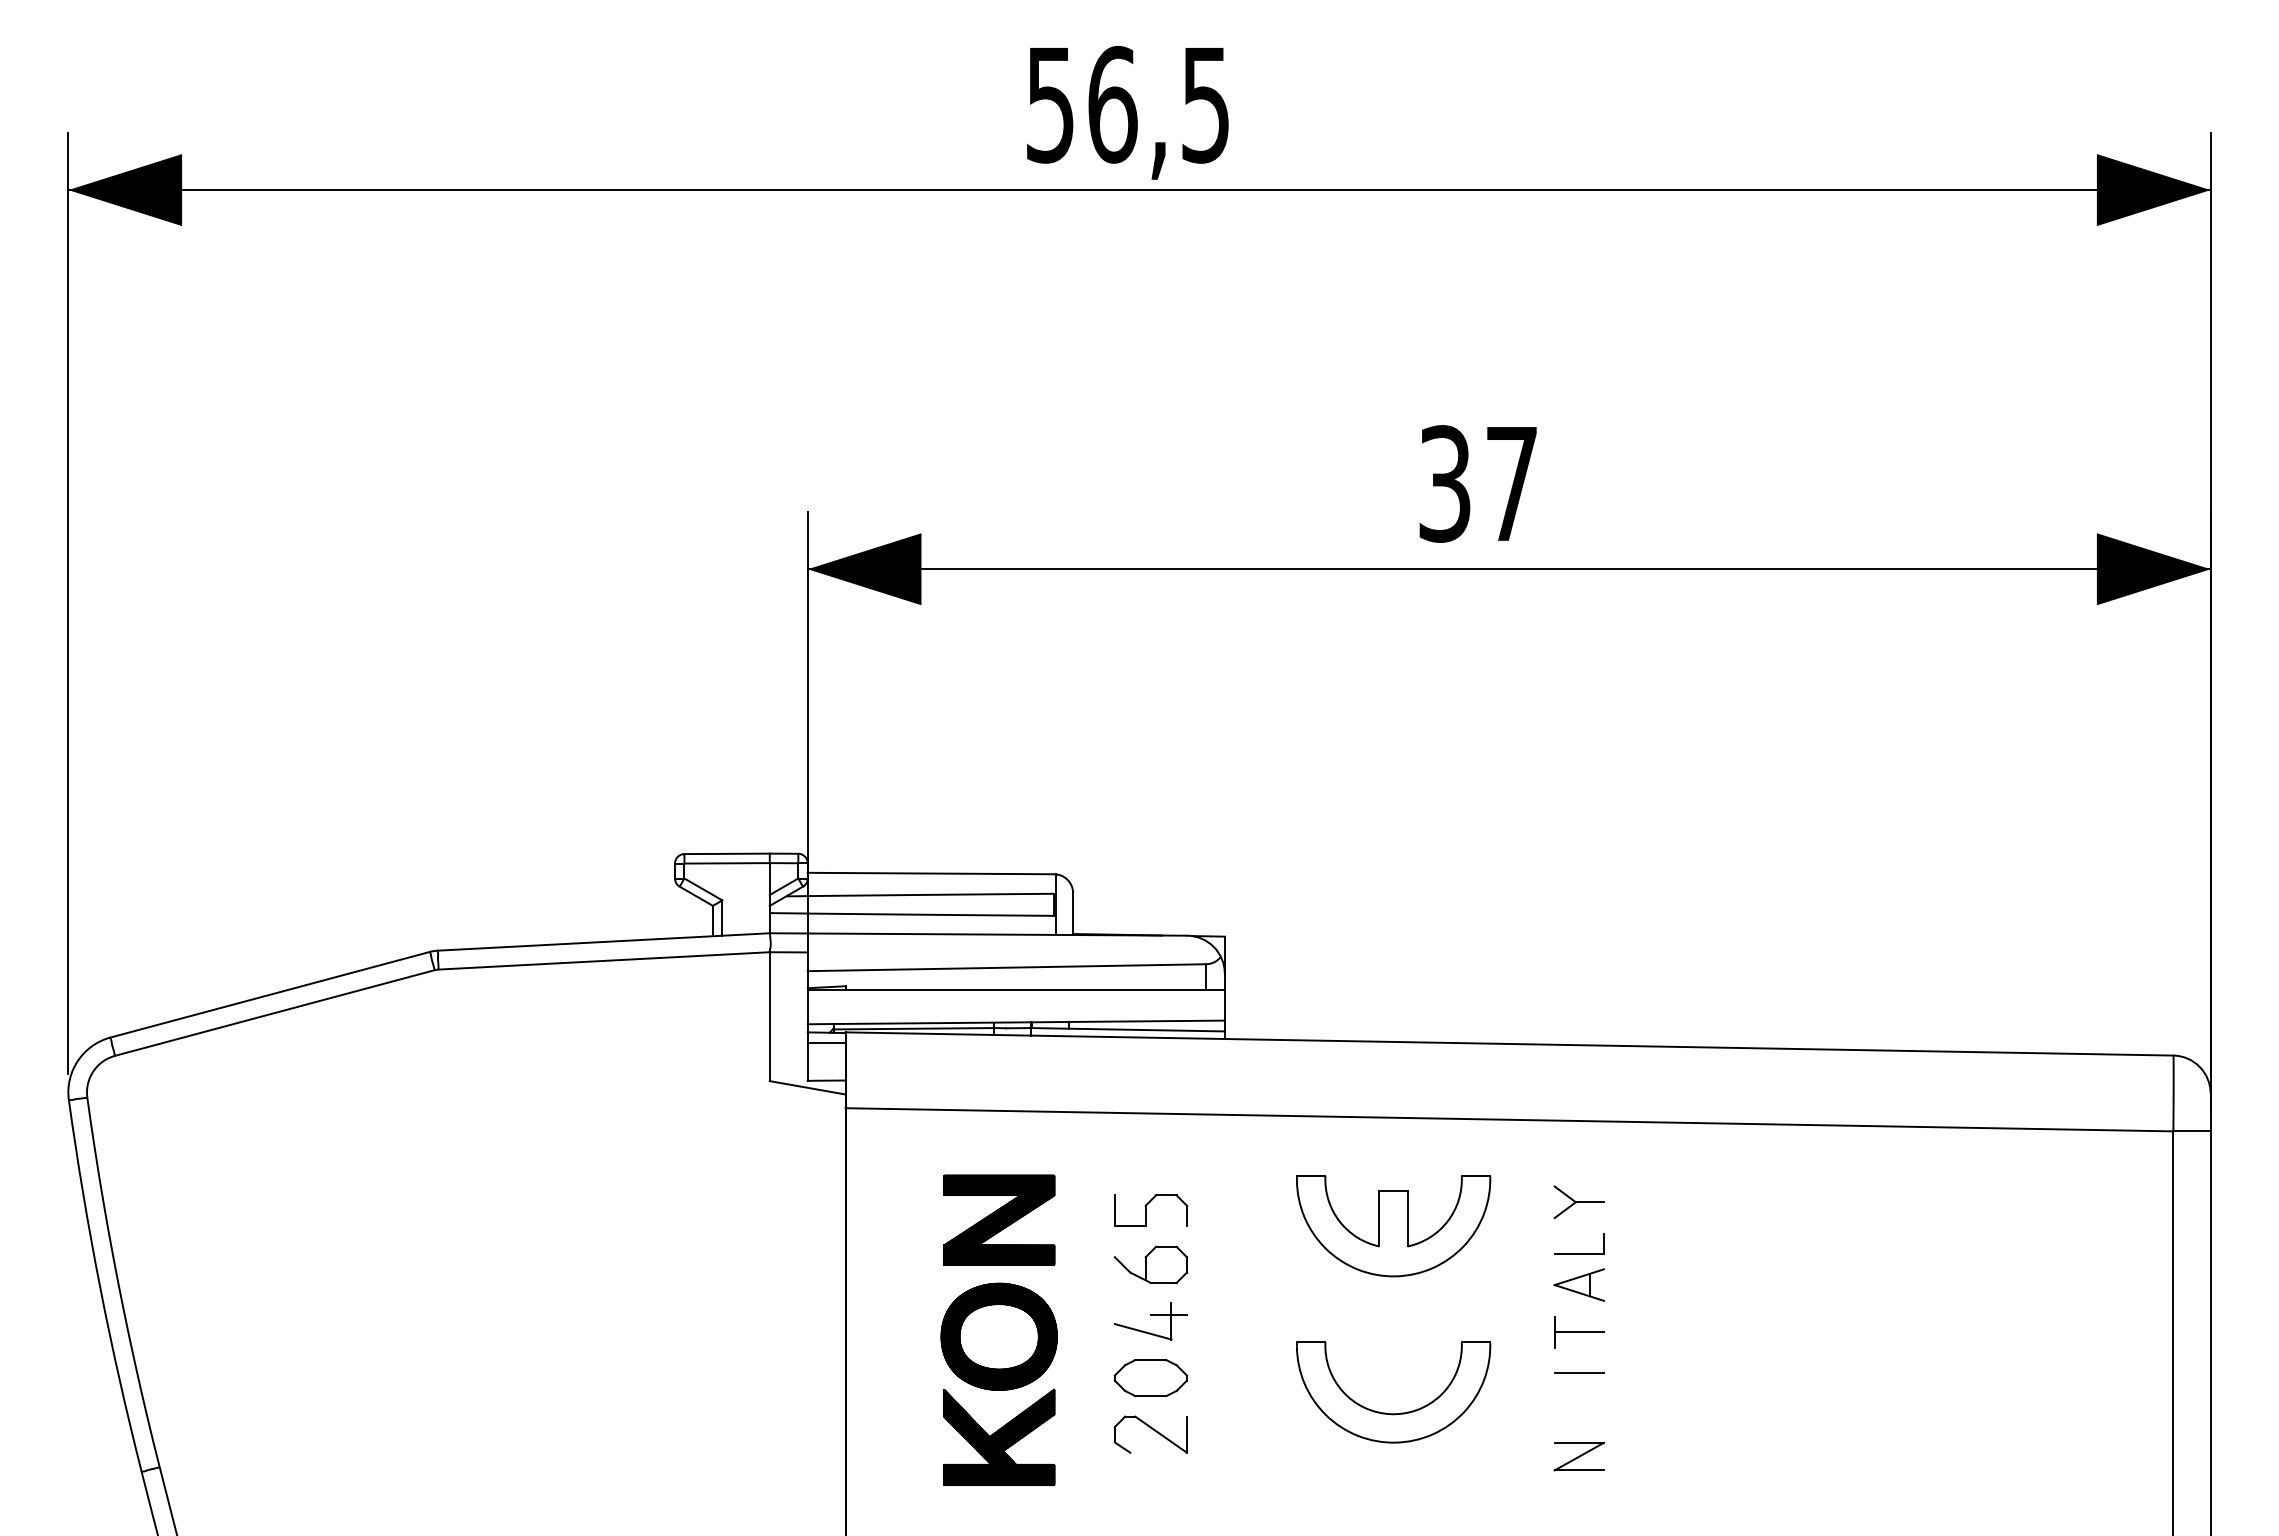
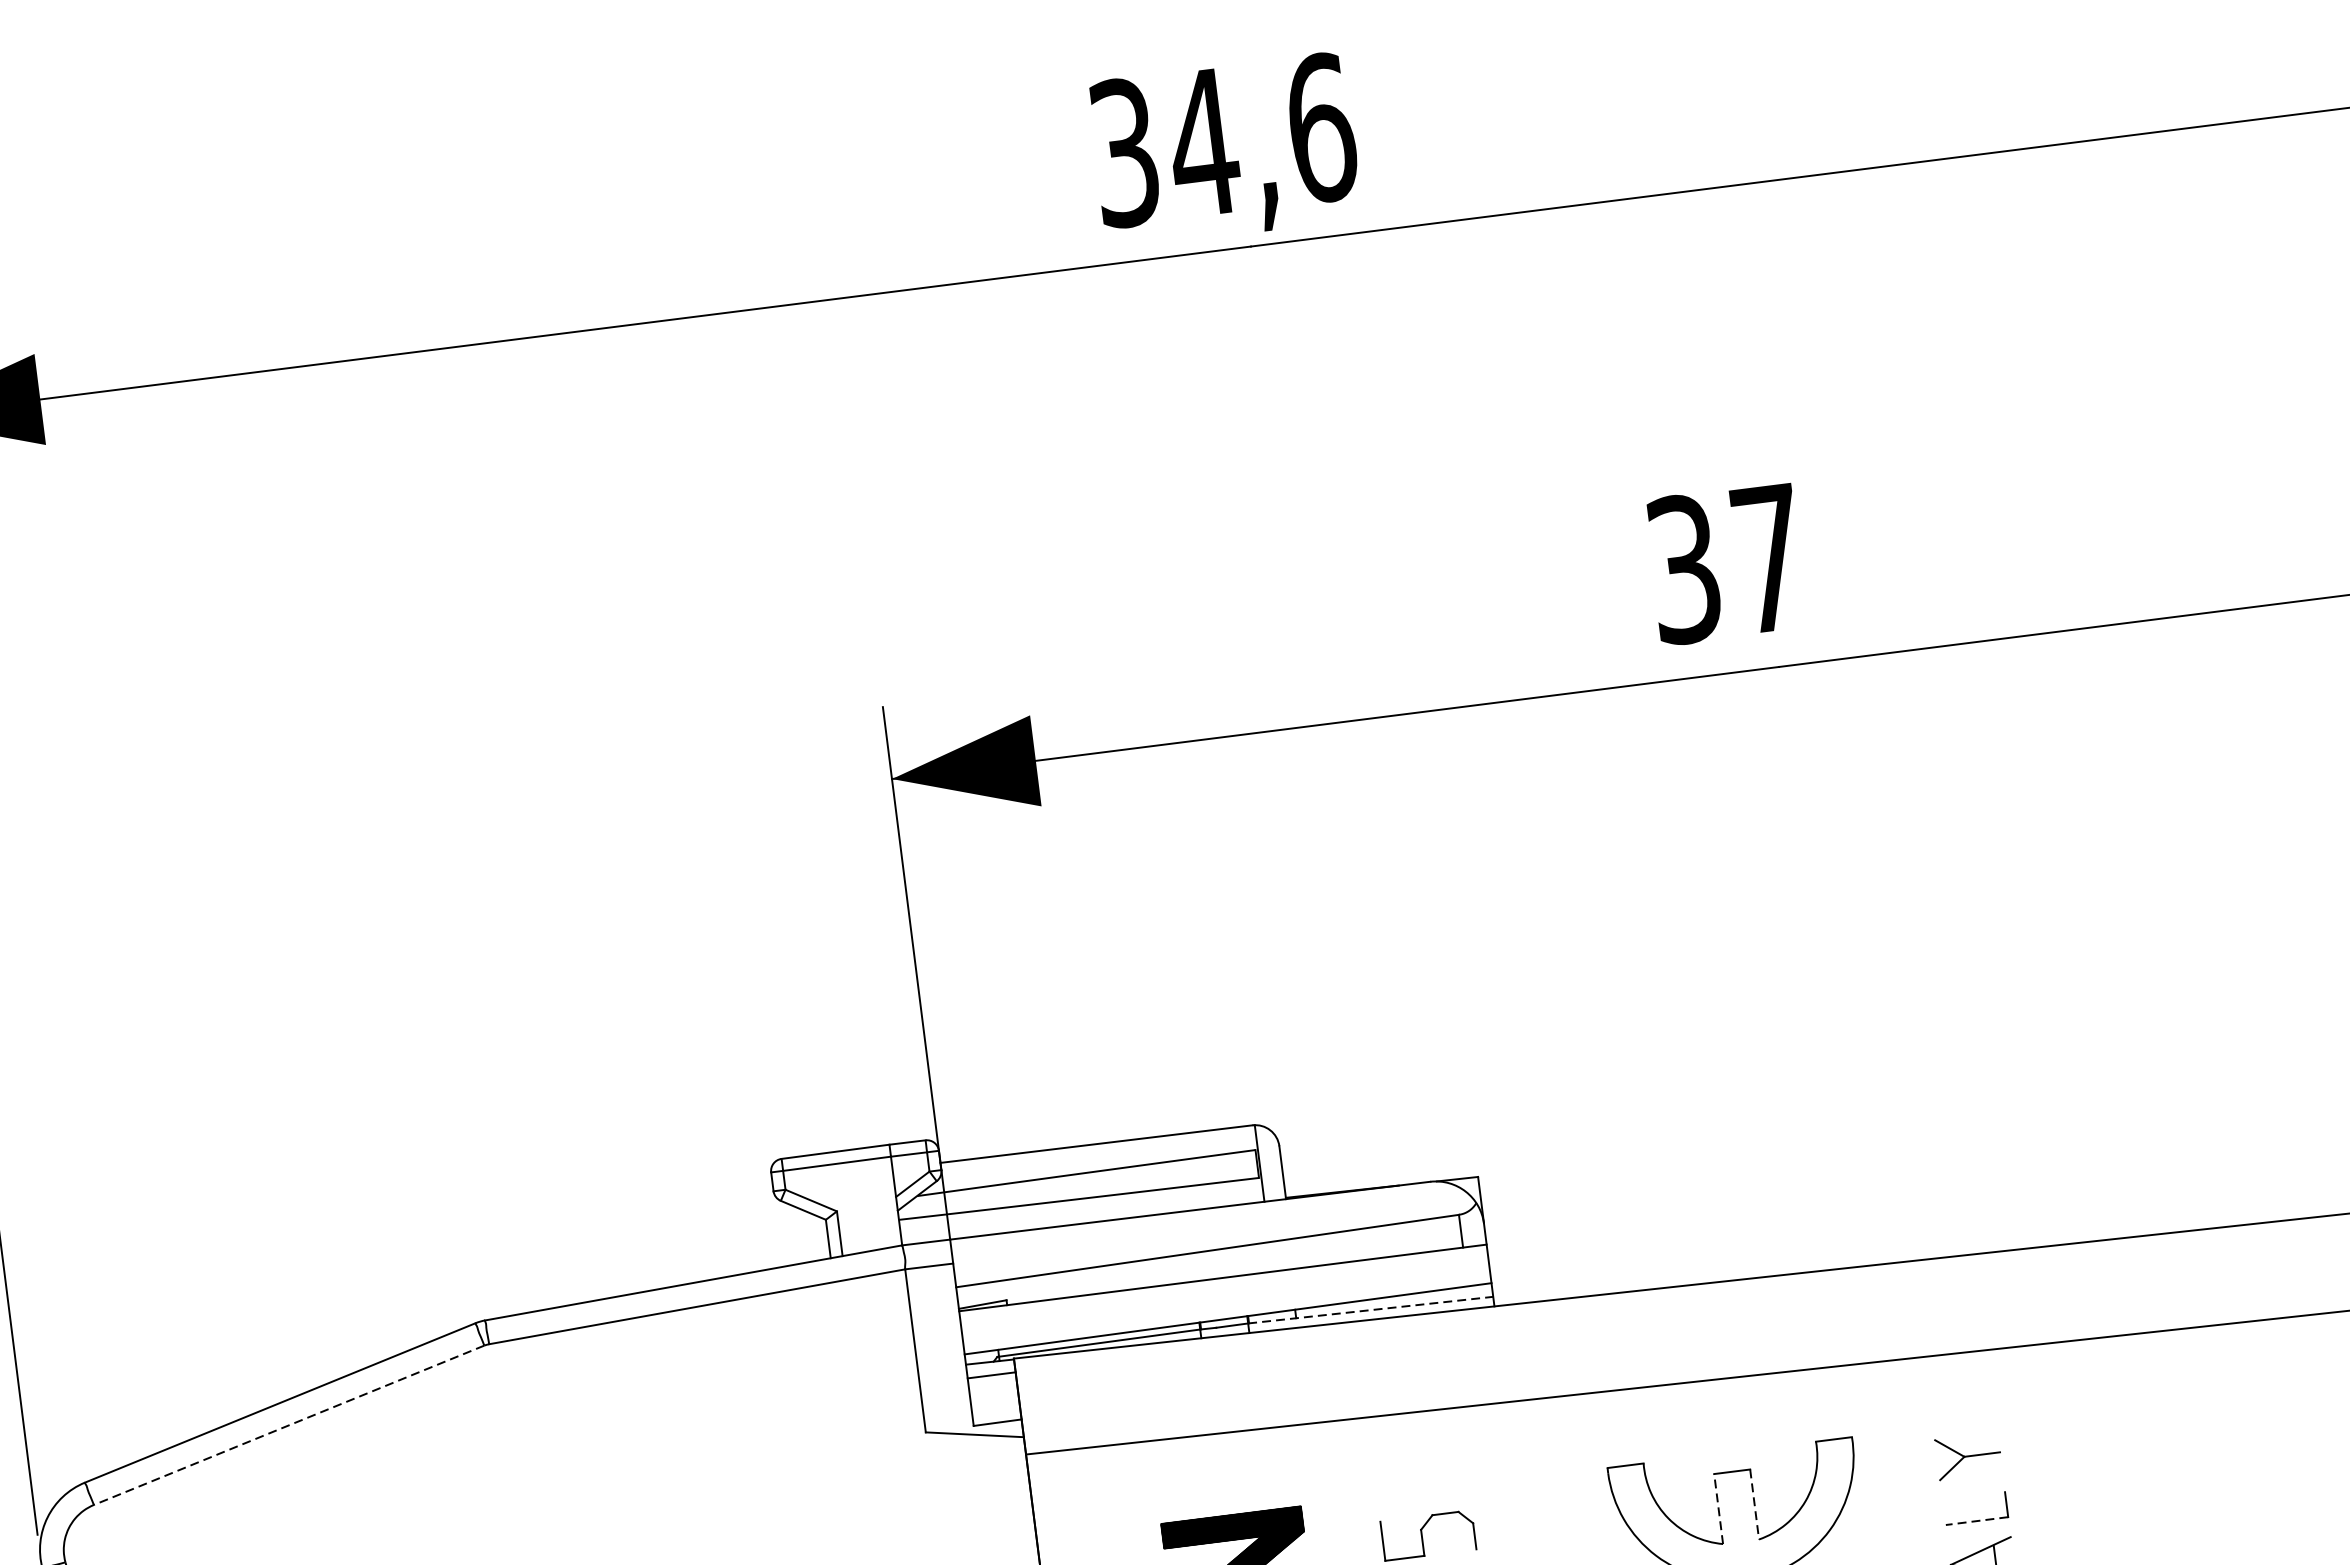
text: (1128, 104) -> (1223, 140), 56,5 -> 34,6
line: (274, 1013) -> (288, 1425), solid -> dashed
line: (1128, 1029) -> (1371, 1309), solid -> dashed
line: (1379, 1218) -> (1718, 1508), solid -> dashed
line: (1407, 1218) -> (1754, 1504), solid -> dashed
line: (1579, 1253) -> (1977, 1520), solid -> dashed

